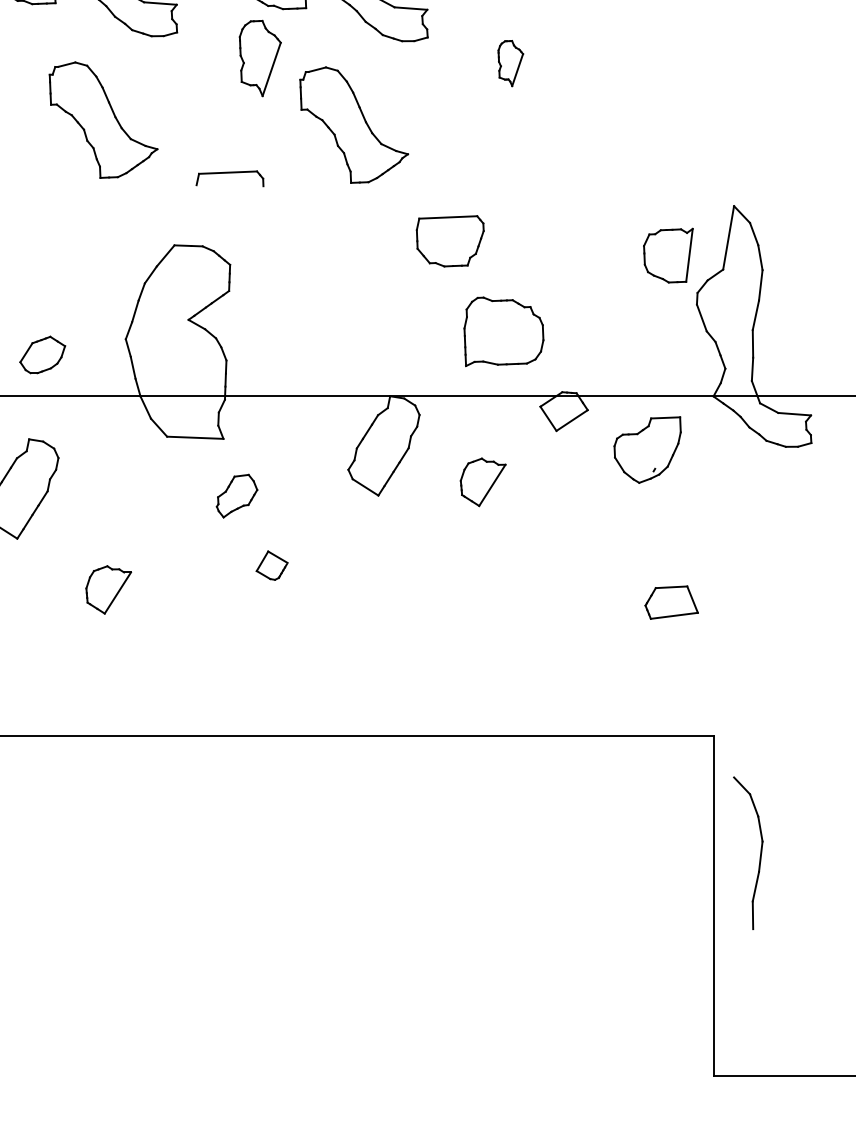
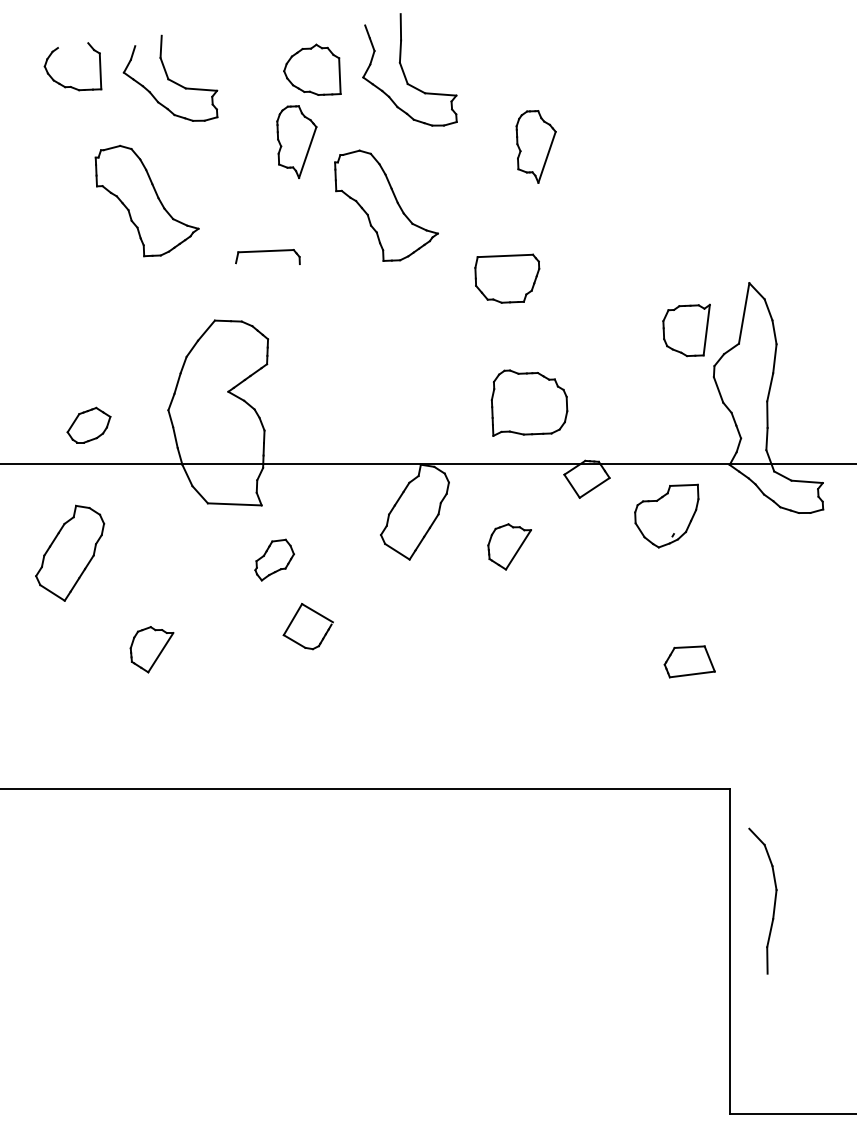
part: (510, 63) -> (535, 146), size x1.67
part: (450, 241) -> (507, 278), moved
part: (271, 565) -> (307, 626), size x1.67

